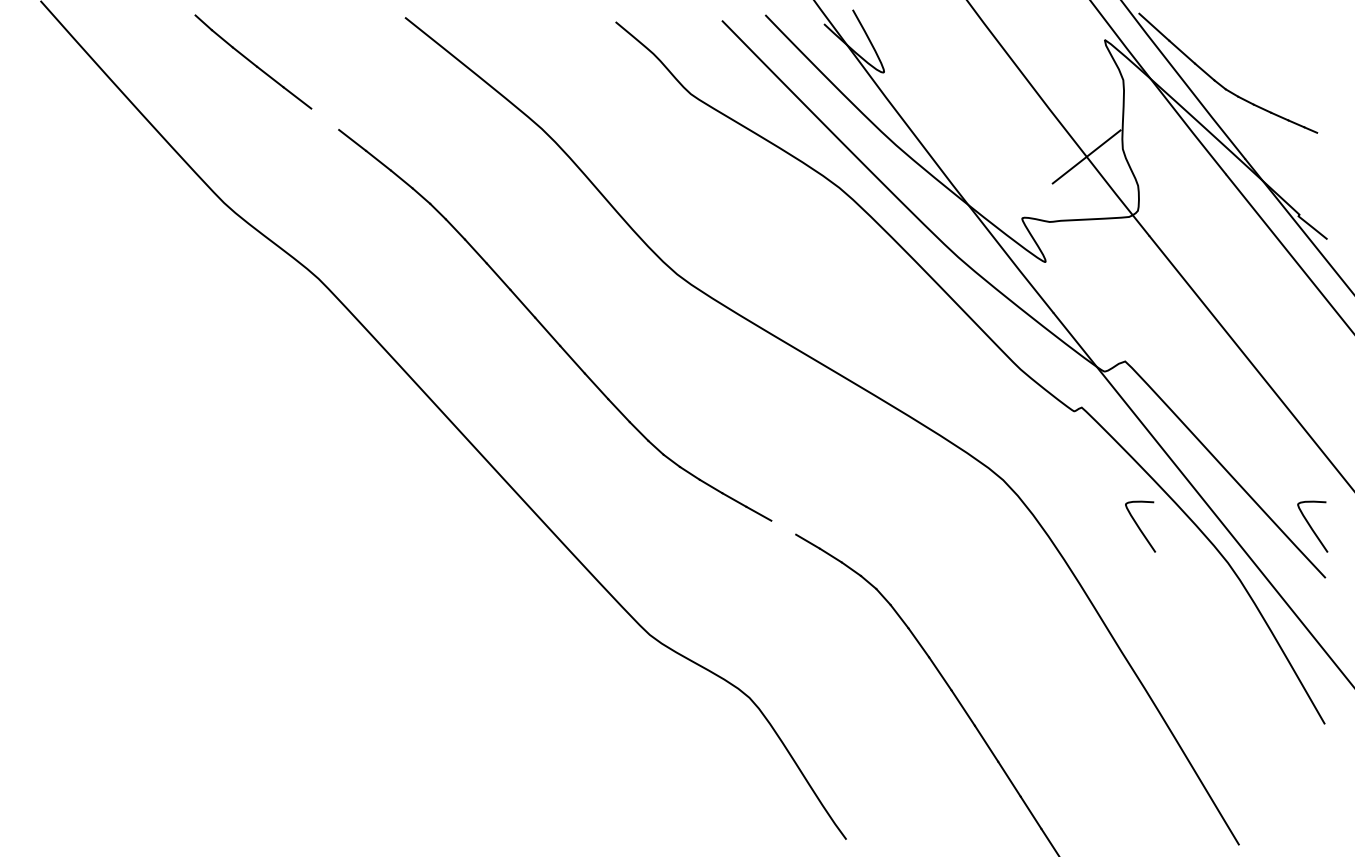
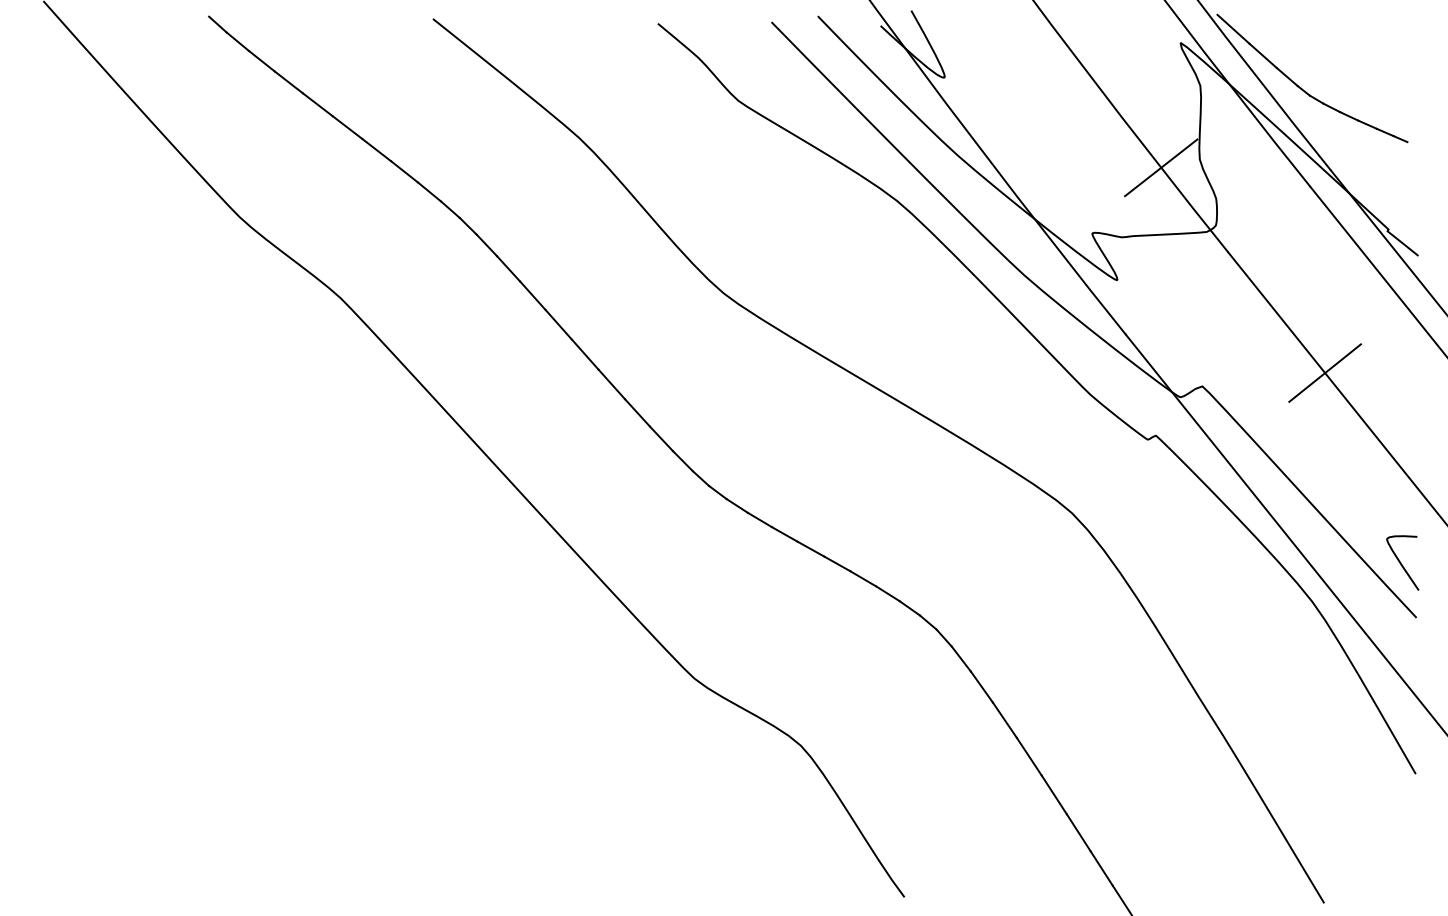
line: (325, 119) -> (347, 127), added
line: (1239, 348) -> (1324, 372), added
curve: (1139, 526) -> (1217, 562), removed
line: (783, 527) -> (837, 563), added

